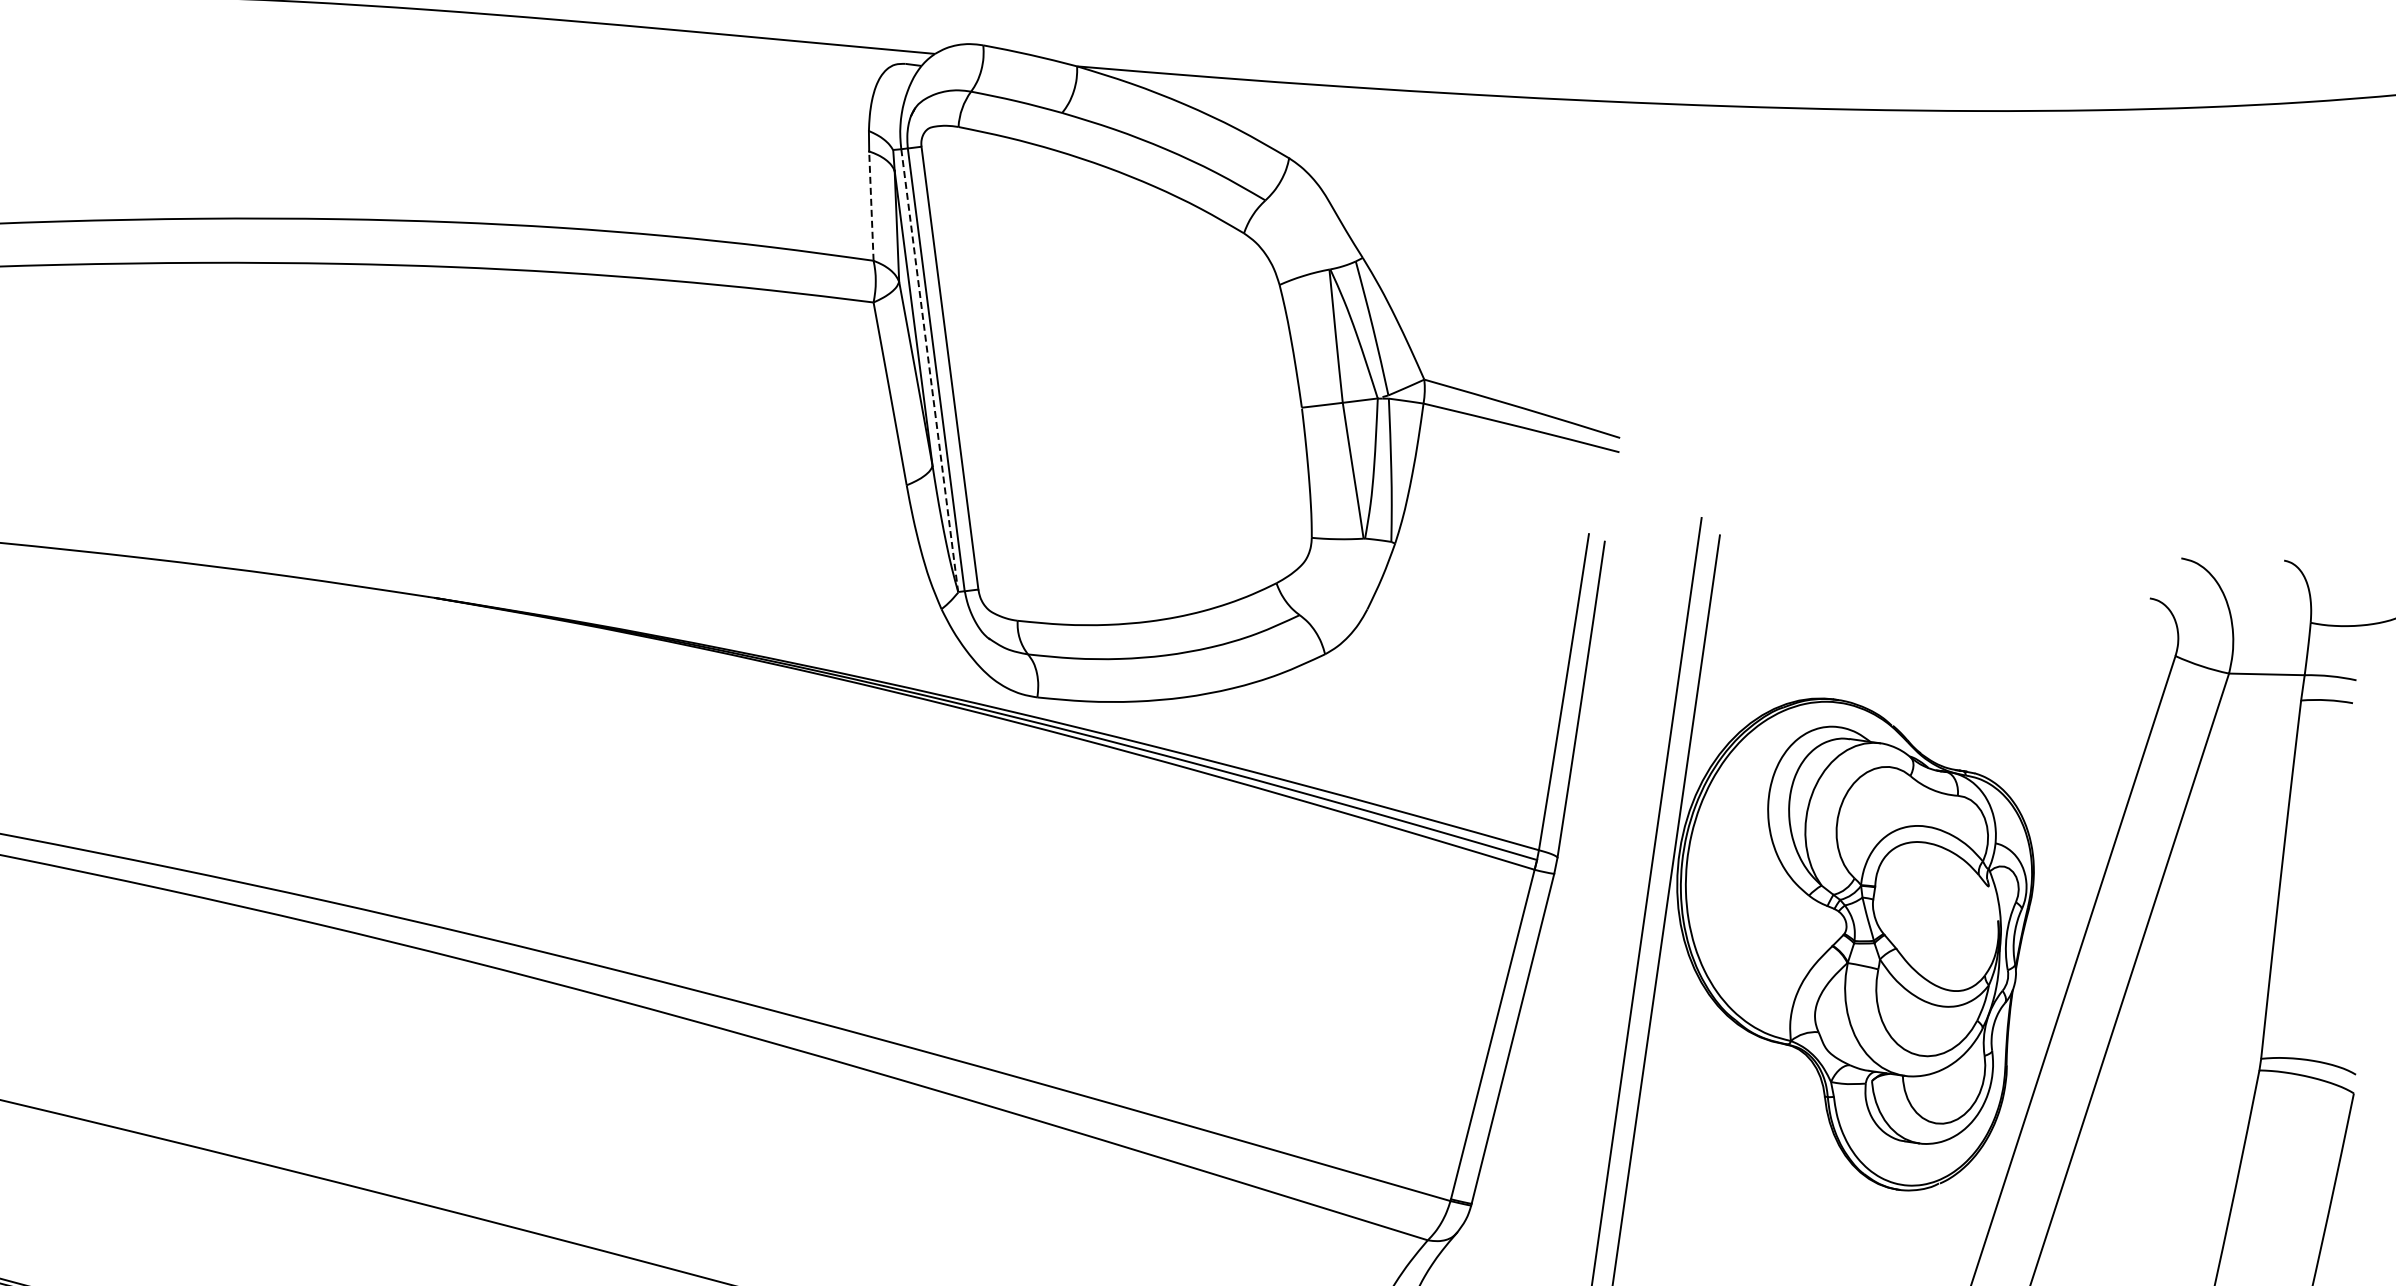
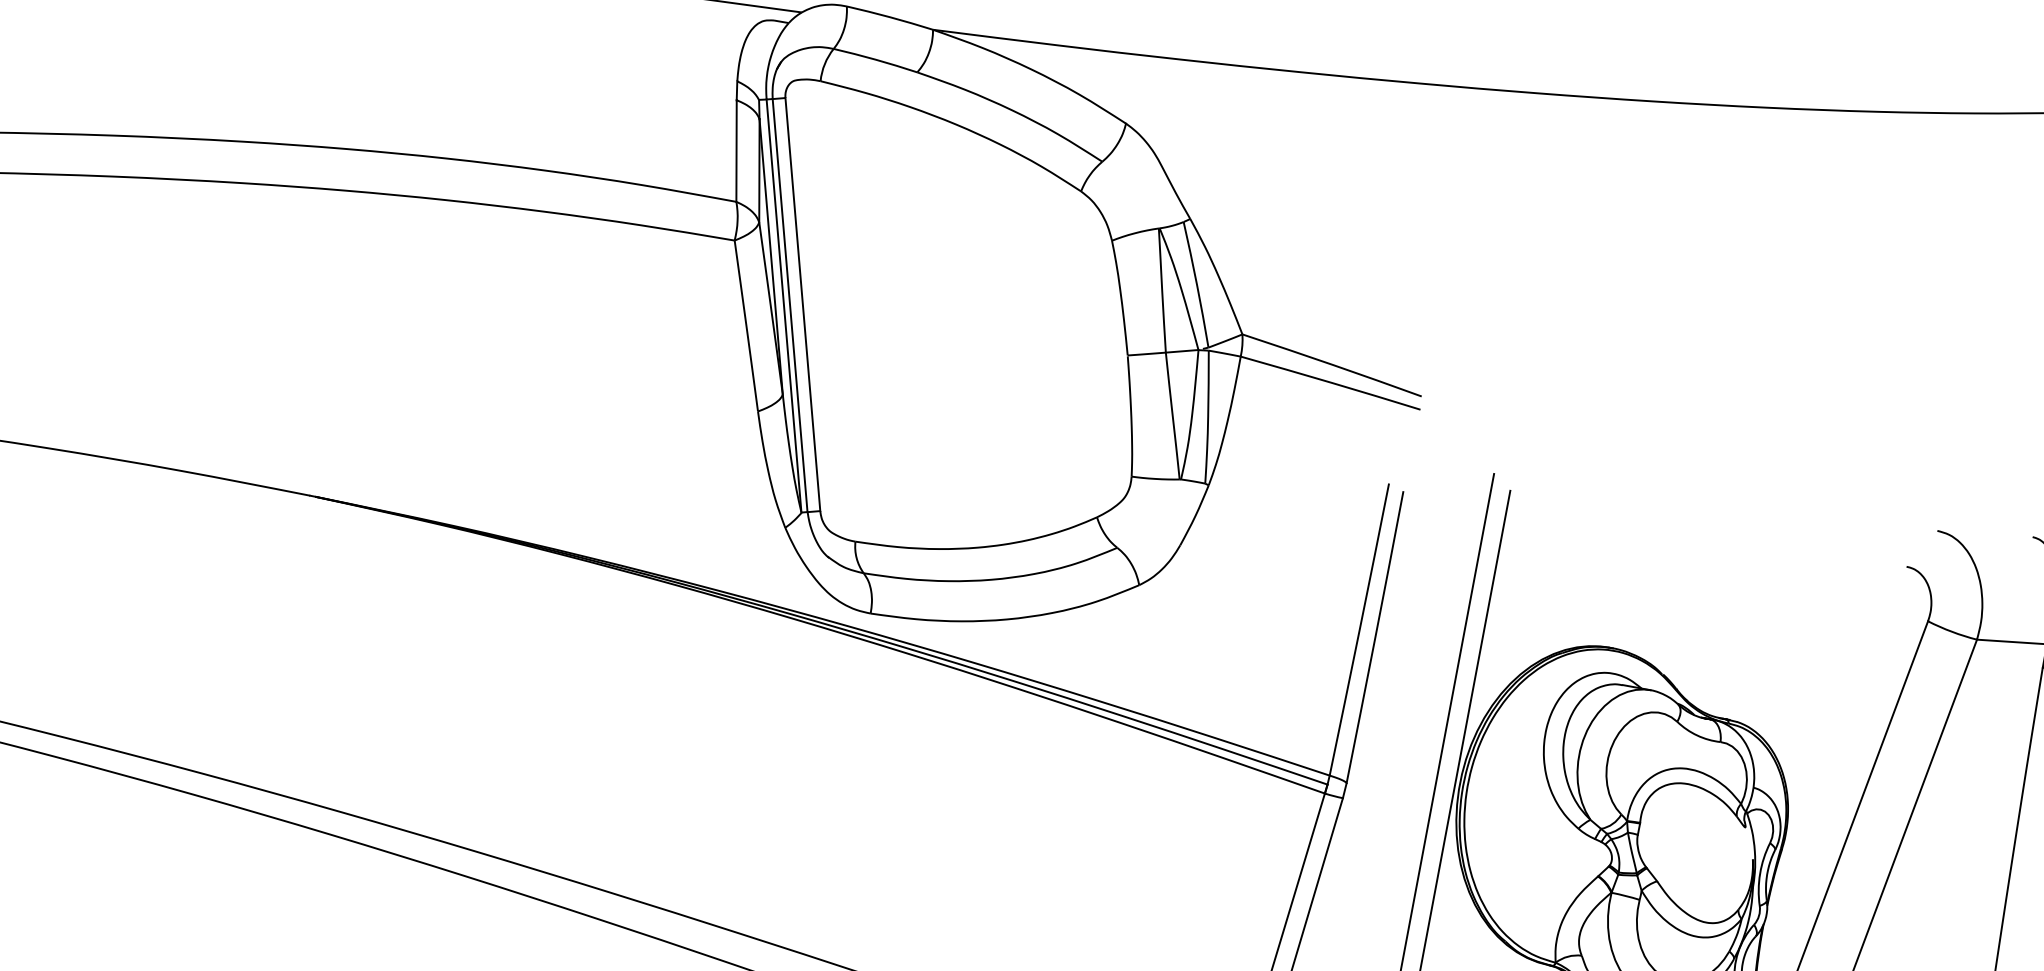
line: (871, 206) -> (736, 151), dashed -> solid
line: (929, 371) -> (783, 306), dashed -> solid

